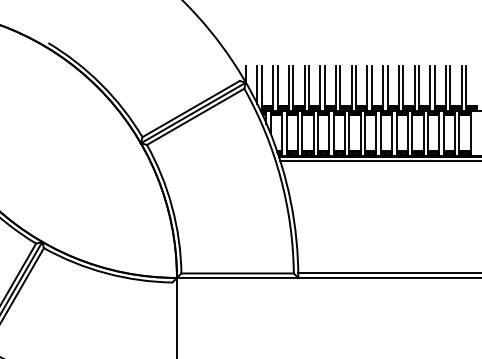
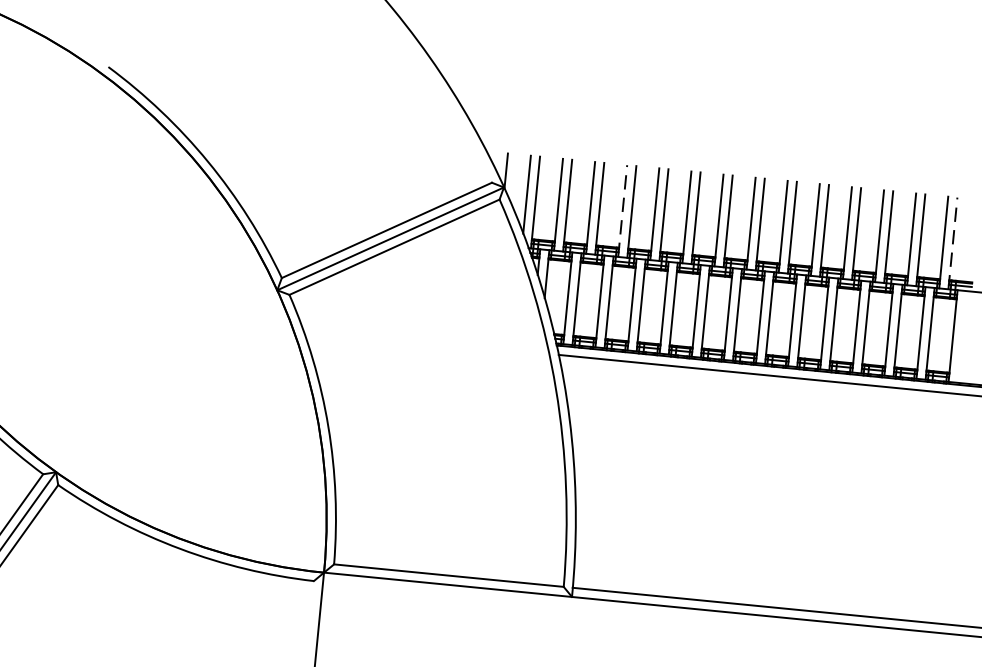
line: (304, 87) -> (622, 209), solid -> dashed
line: (466, 87) -> (953, 241), solid -> dashed

